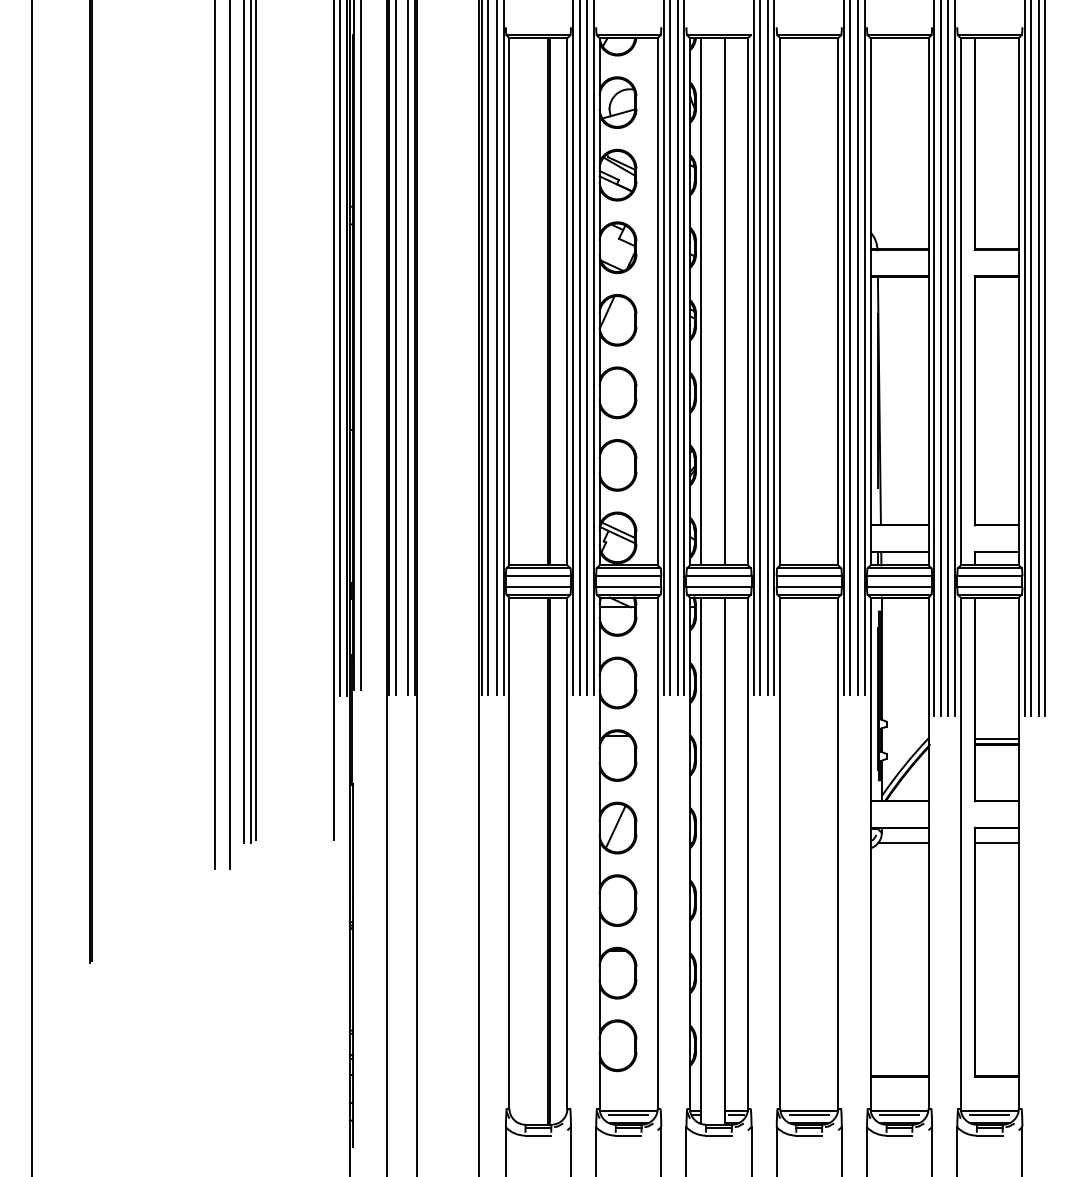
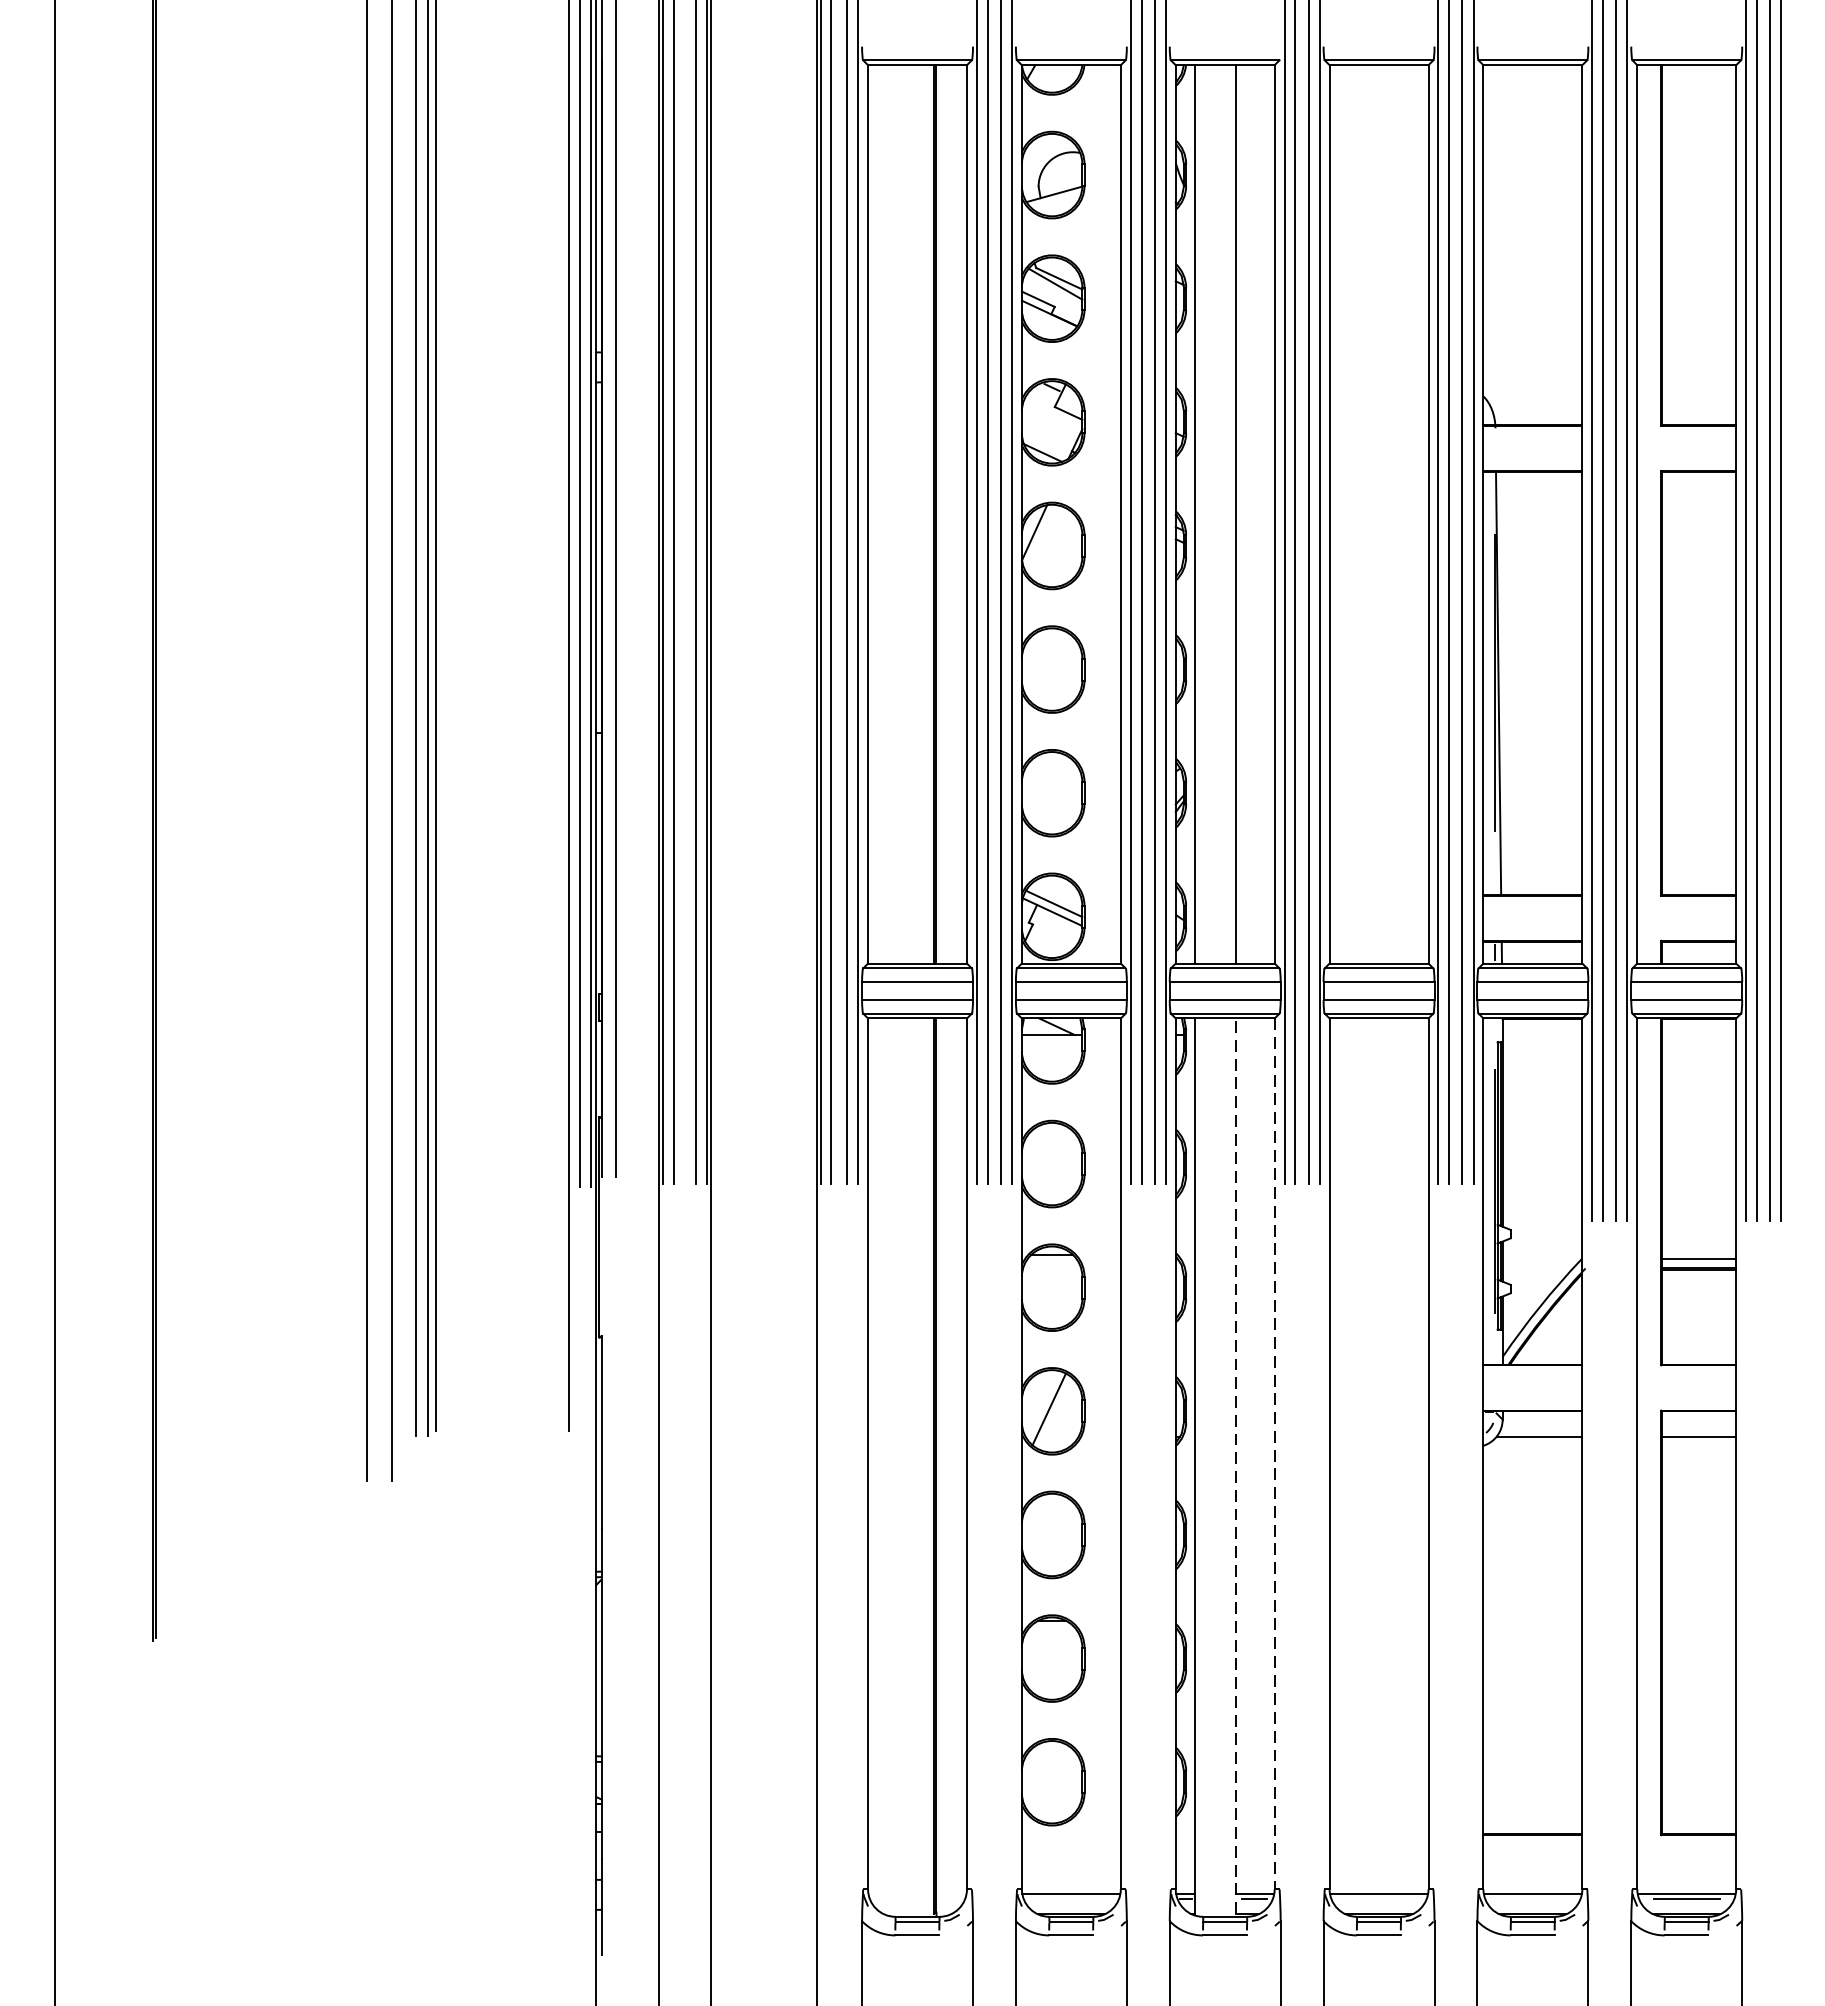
line: (748, 853) -> (1275, 1454), solid -> dashed
line: (725, 860) -> (1236, 1466), solid -> dashed
line: (628, 1114) -> (1070, 1899), removed
line: (808, 1114) -> (1377, 1899), removed
line: (899, 1114) -> (1532, 1899), removed

